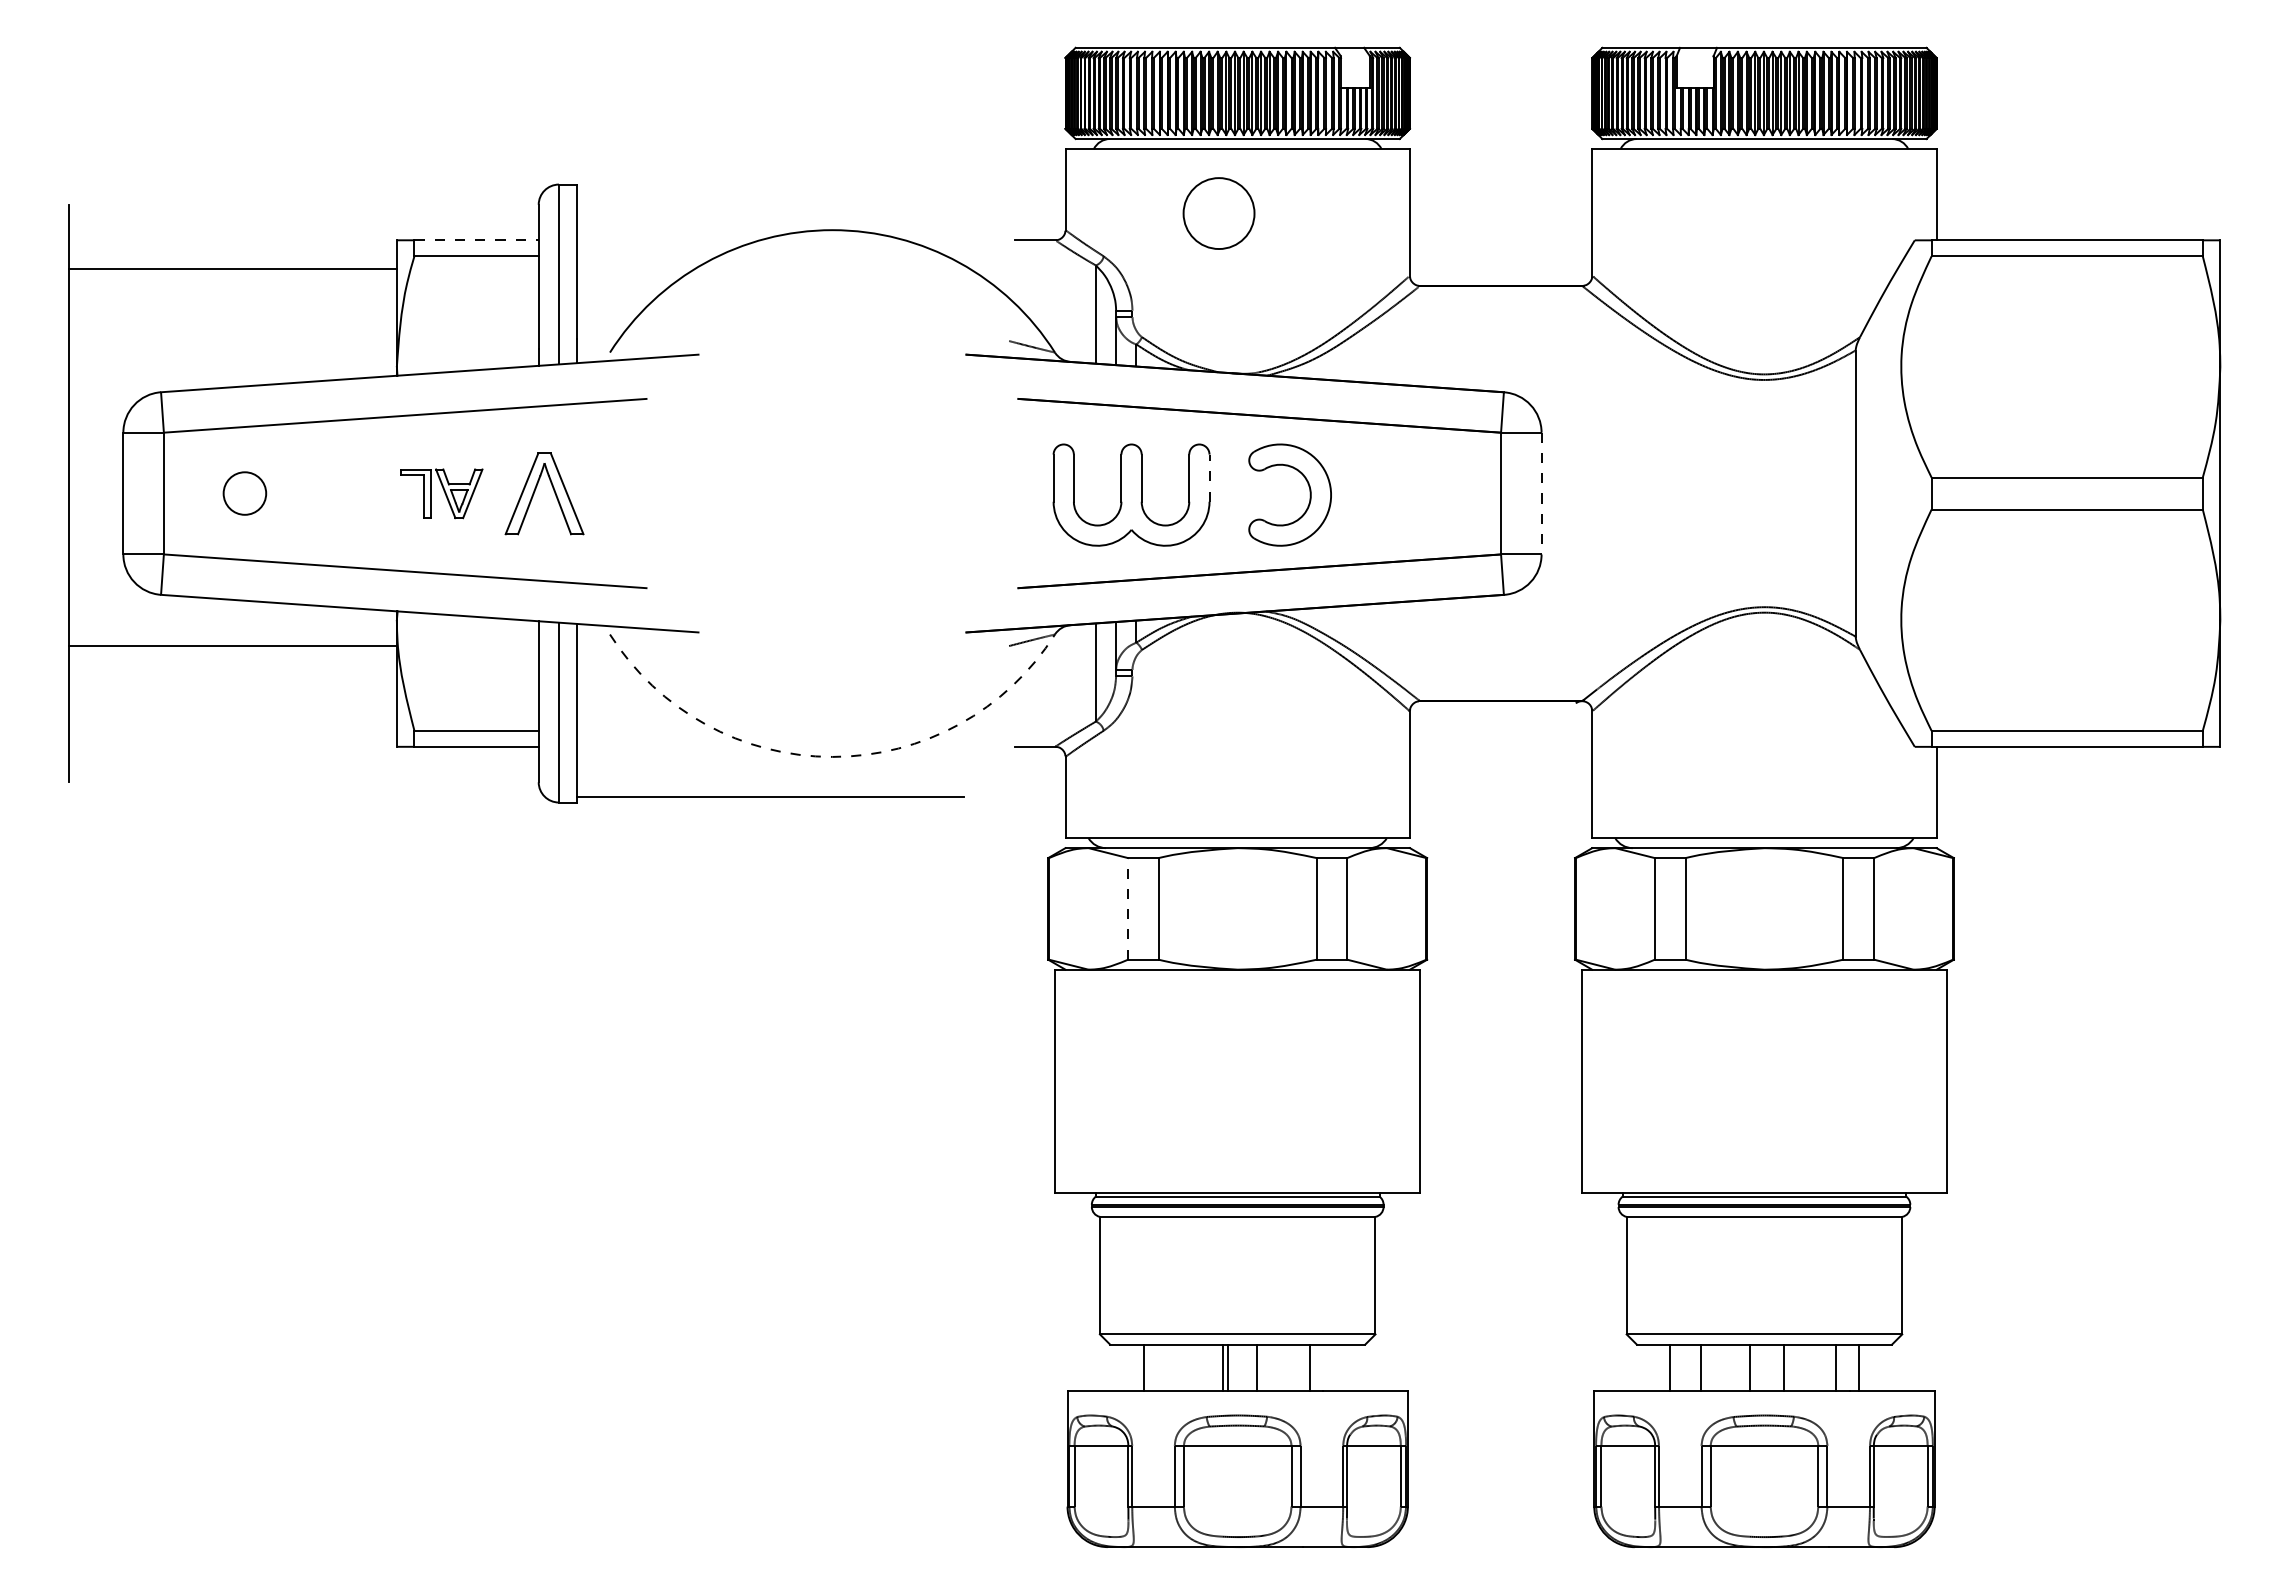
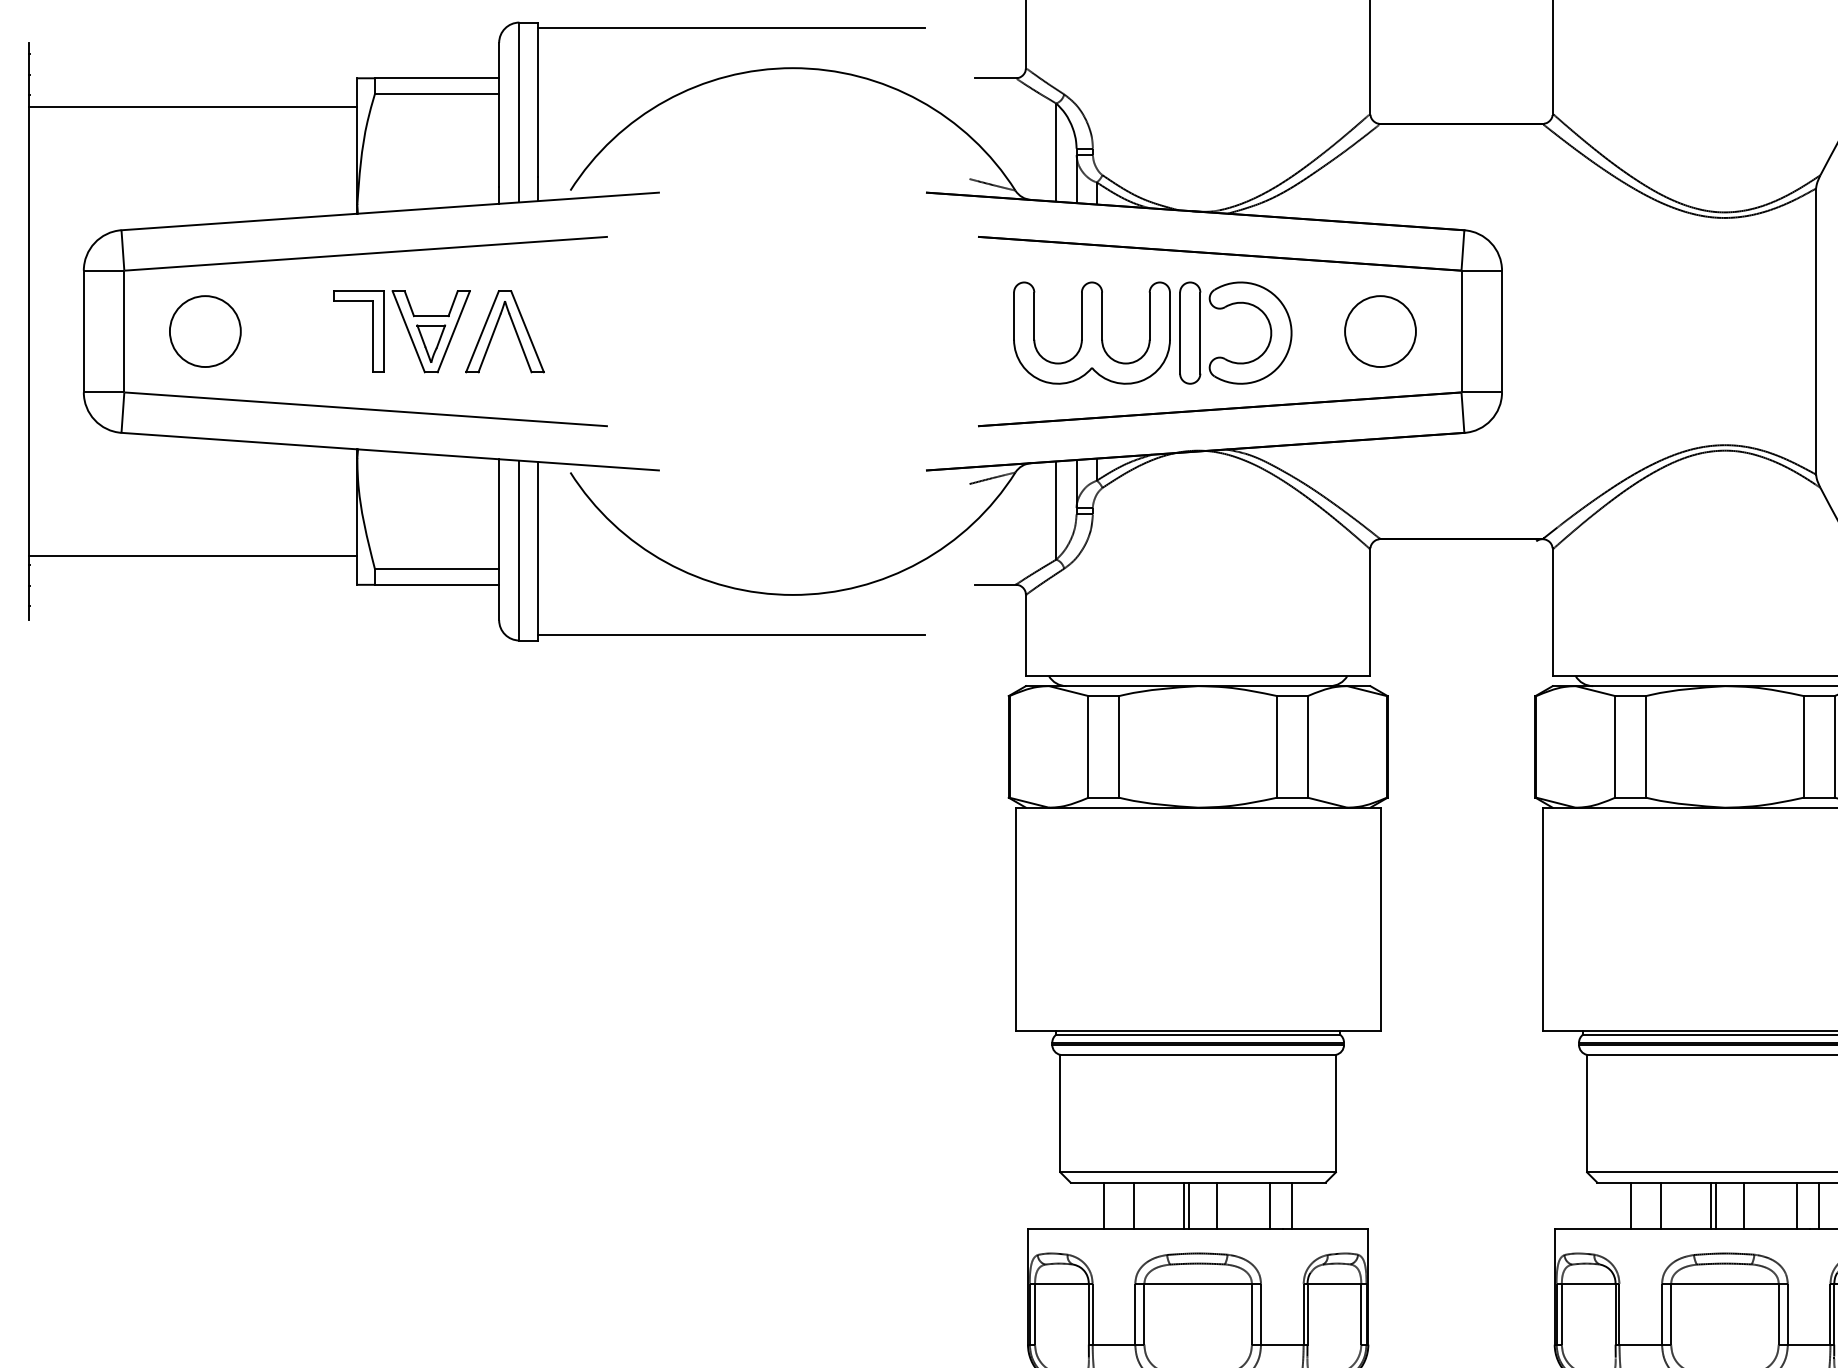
line: (770, 189) -> (730, 27), added
circle: (1218, 213) -> (1379, 331), moved
line: (477, 240) -> (437, 78), dashed -> solid
line: (1209, 478) -> (1169, 316), dashed -> solid
circle: (244, 493) -> (204, 331), size x1.67
part: (441, 493) -> (401, 331), size x1.67
line: (1541, 493) -> (1501, 331), dashed -> solid
part: (1229, 494) -> (1189, 332), added
line: (232, 646) -> (192, 556), moved
arc: (832, 756) -> (792, 594), dashed -> solid
line: (1128, 908) -> (1088, 746), dashed -> solid
line: (1173, 1367) -> (1133, 1205), added
line: (1331, 1367) -> (1291, 1205), added
line: (1755, 1367) -> (1715, 1205), added

